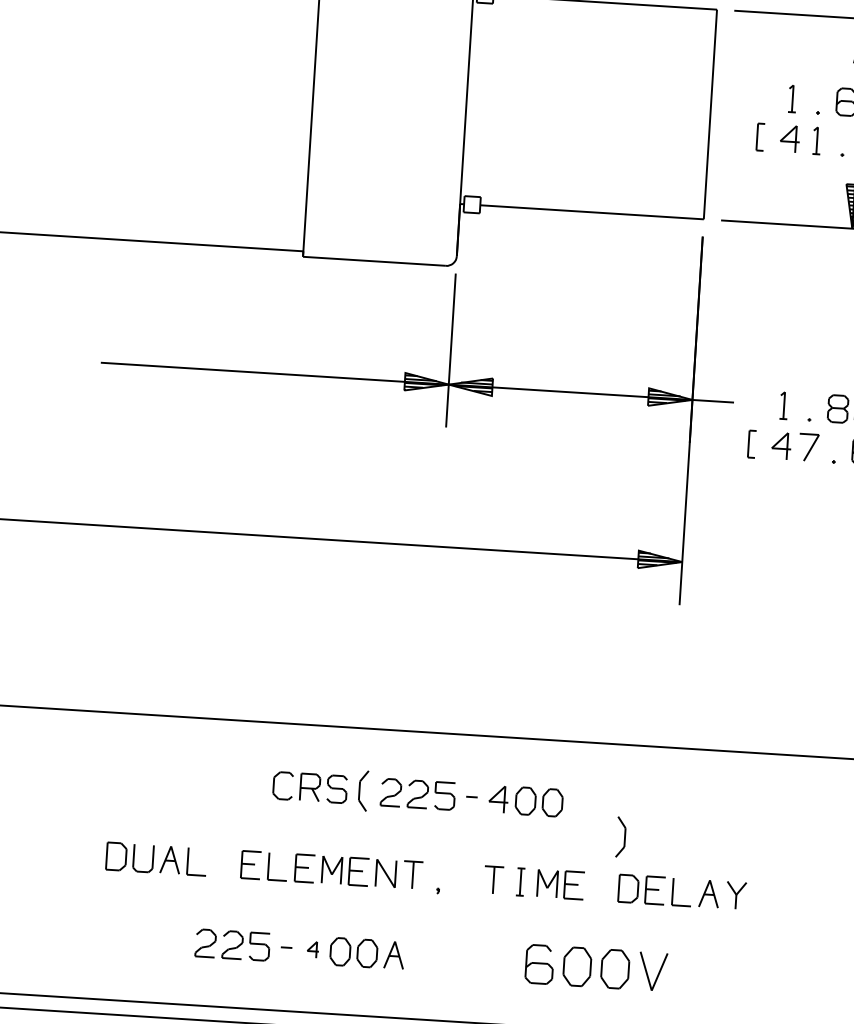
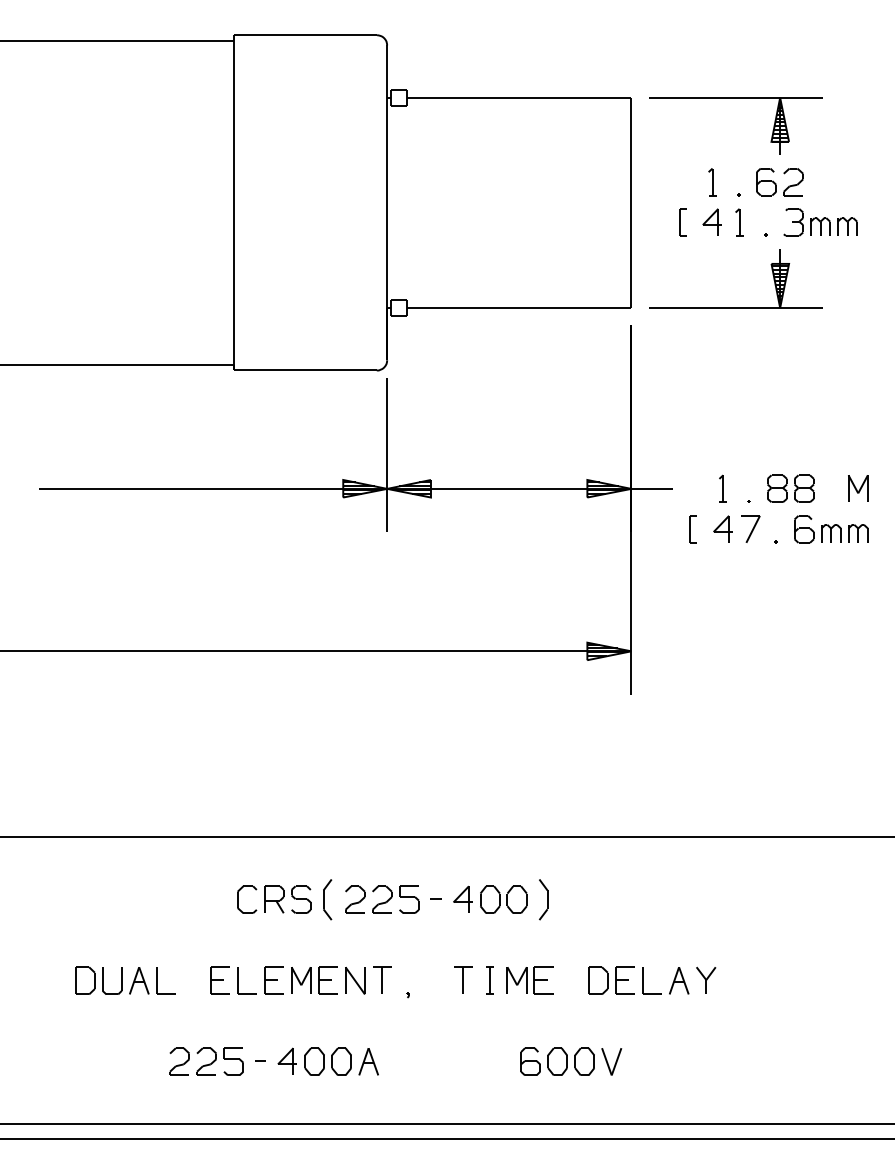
part: (620, 836) -> (543, 899), moved
part: (312, 948) -> (286, 1060), size x1.67
part: (596, 967) -> (571, 1061), size x0.71

